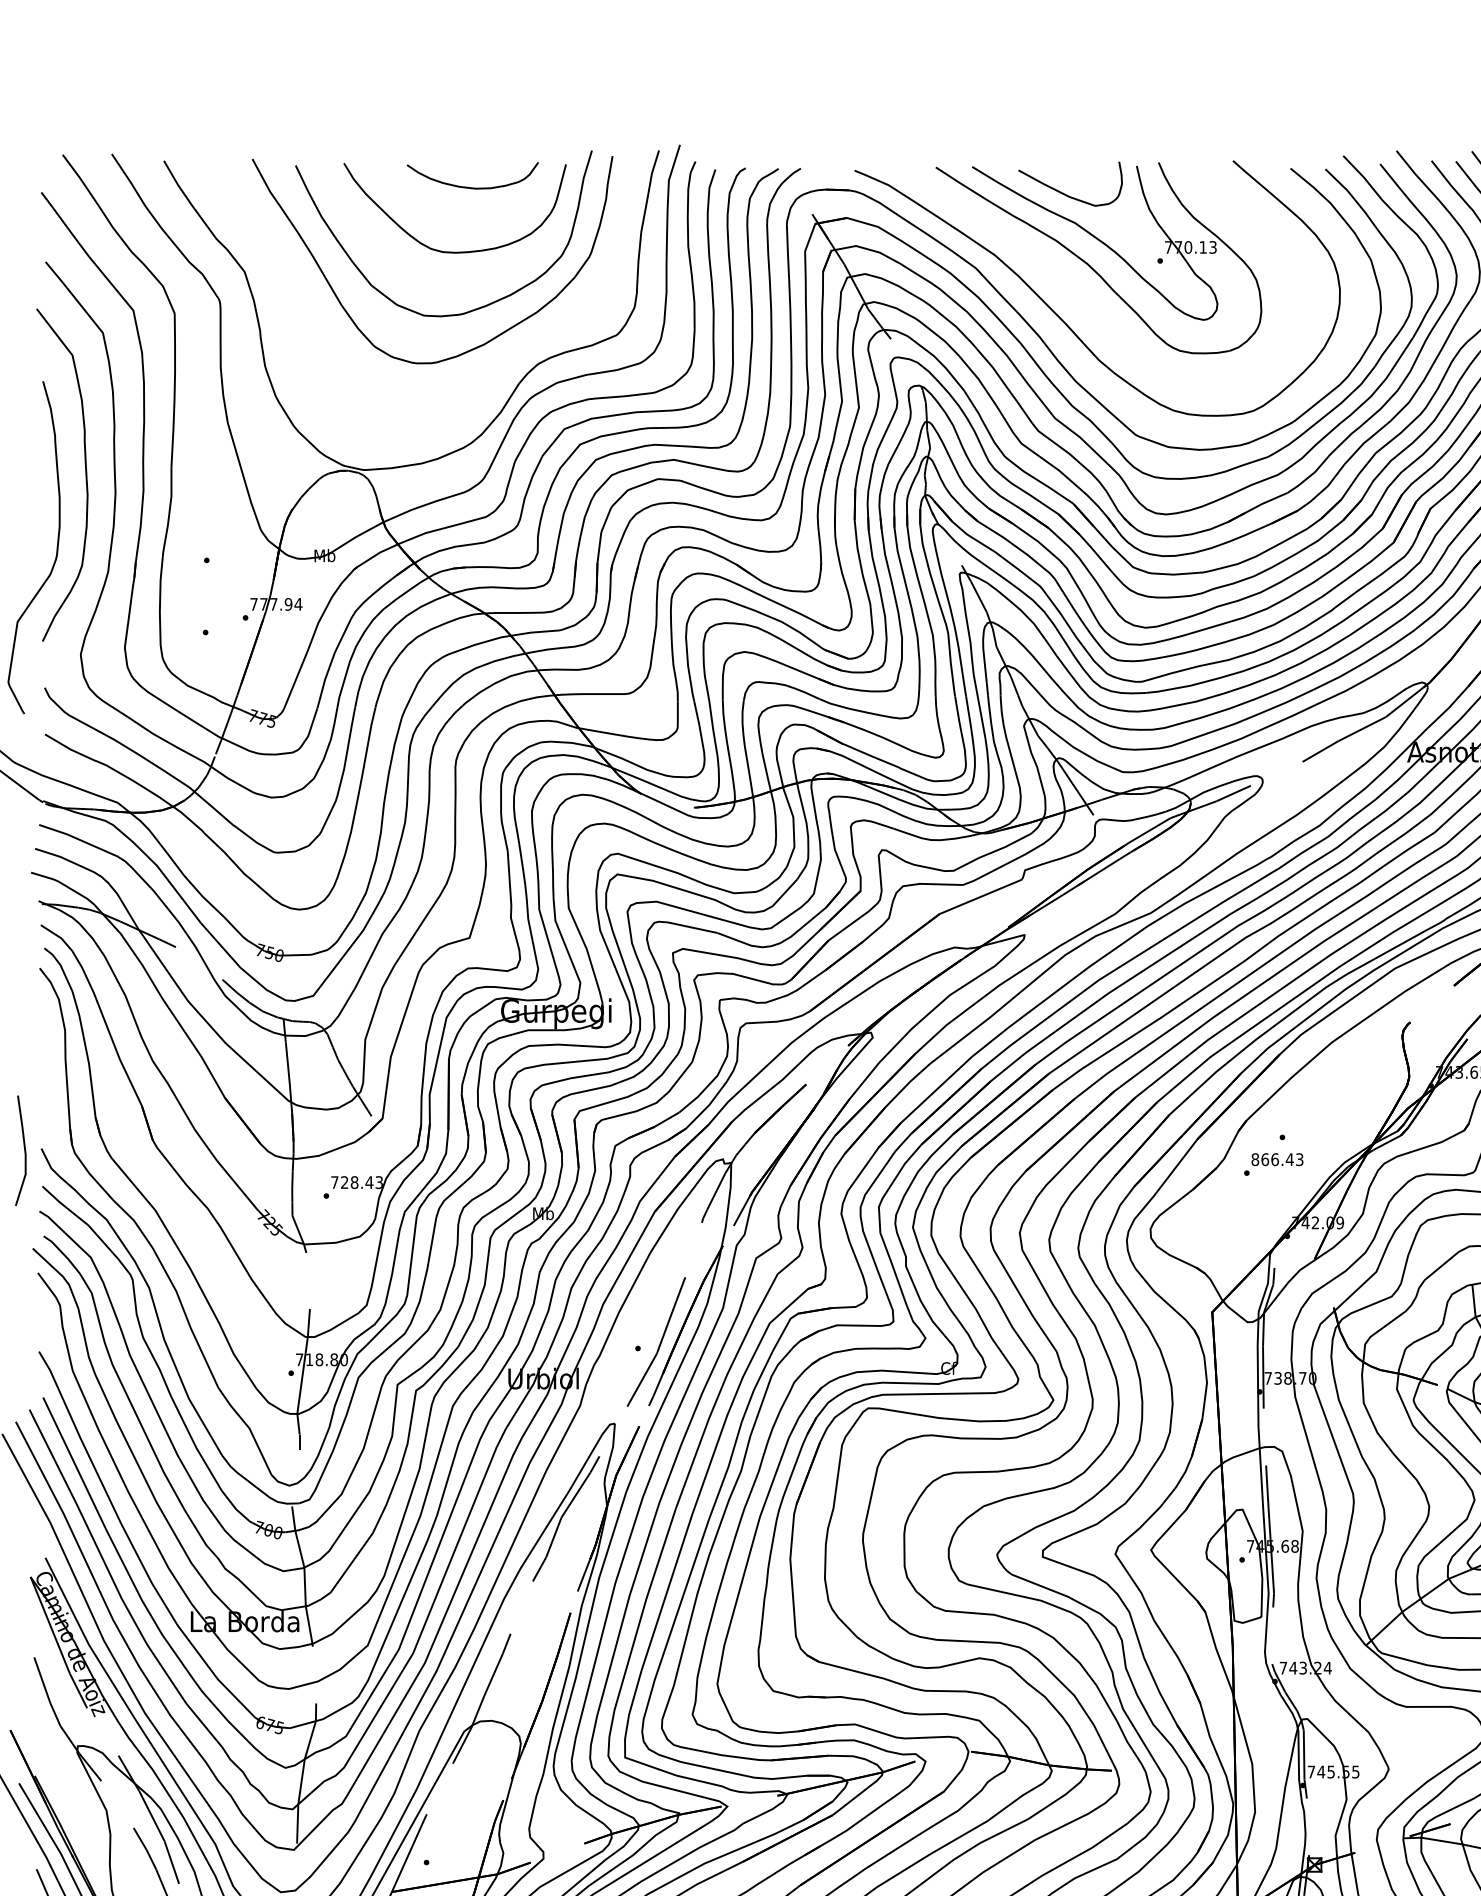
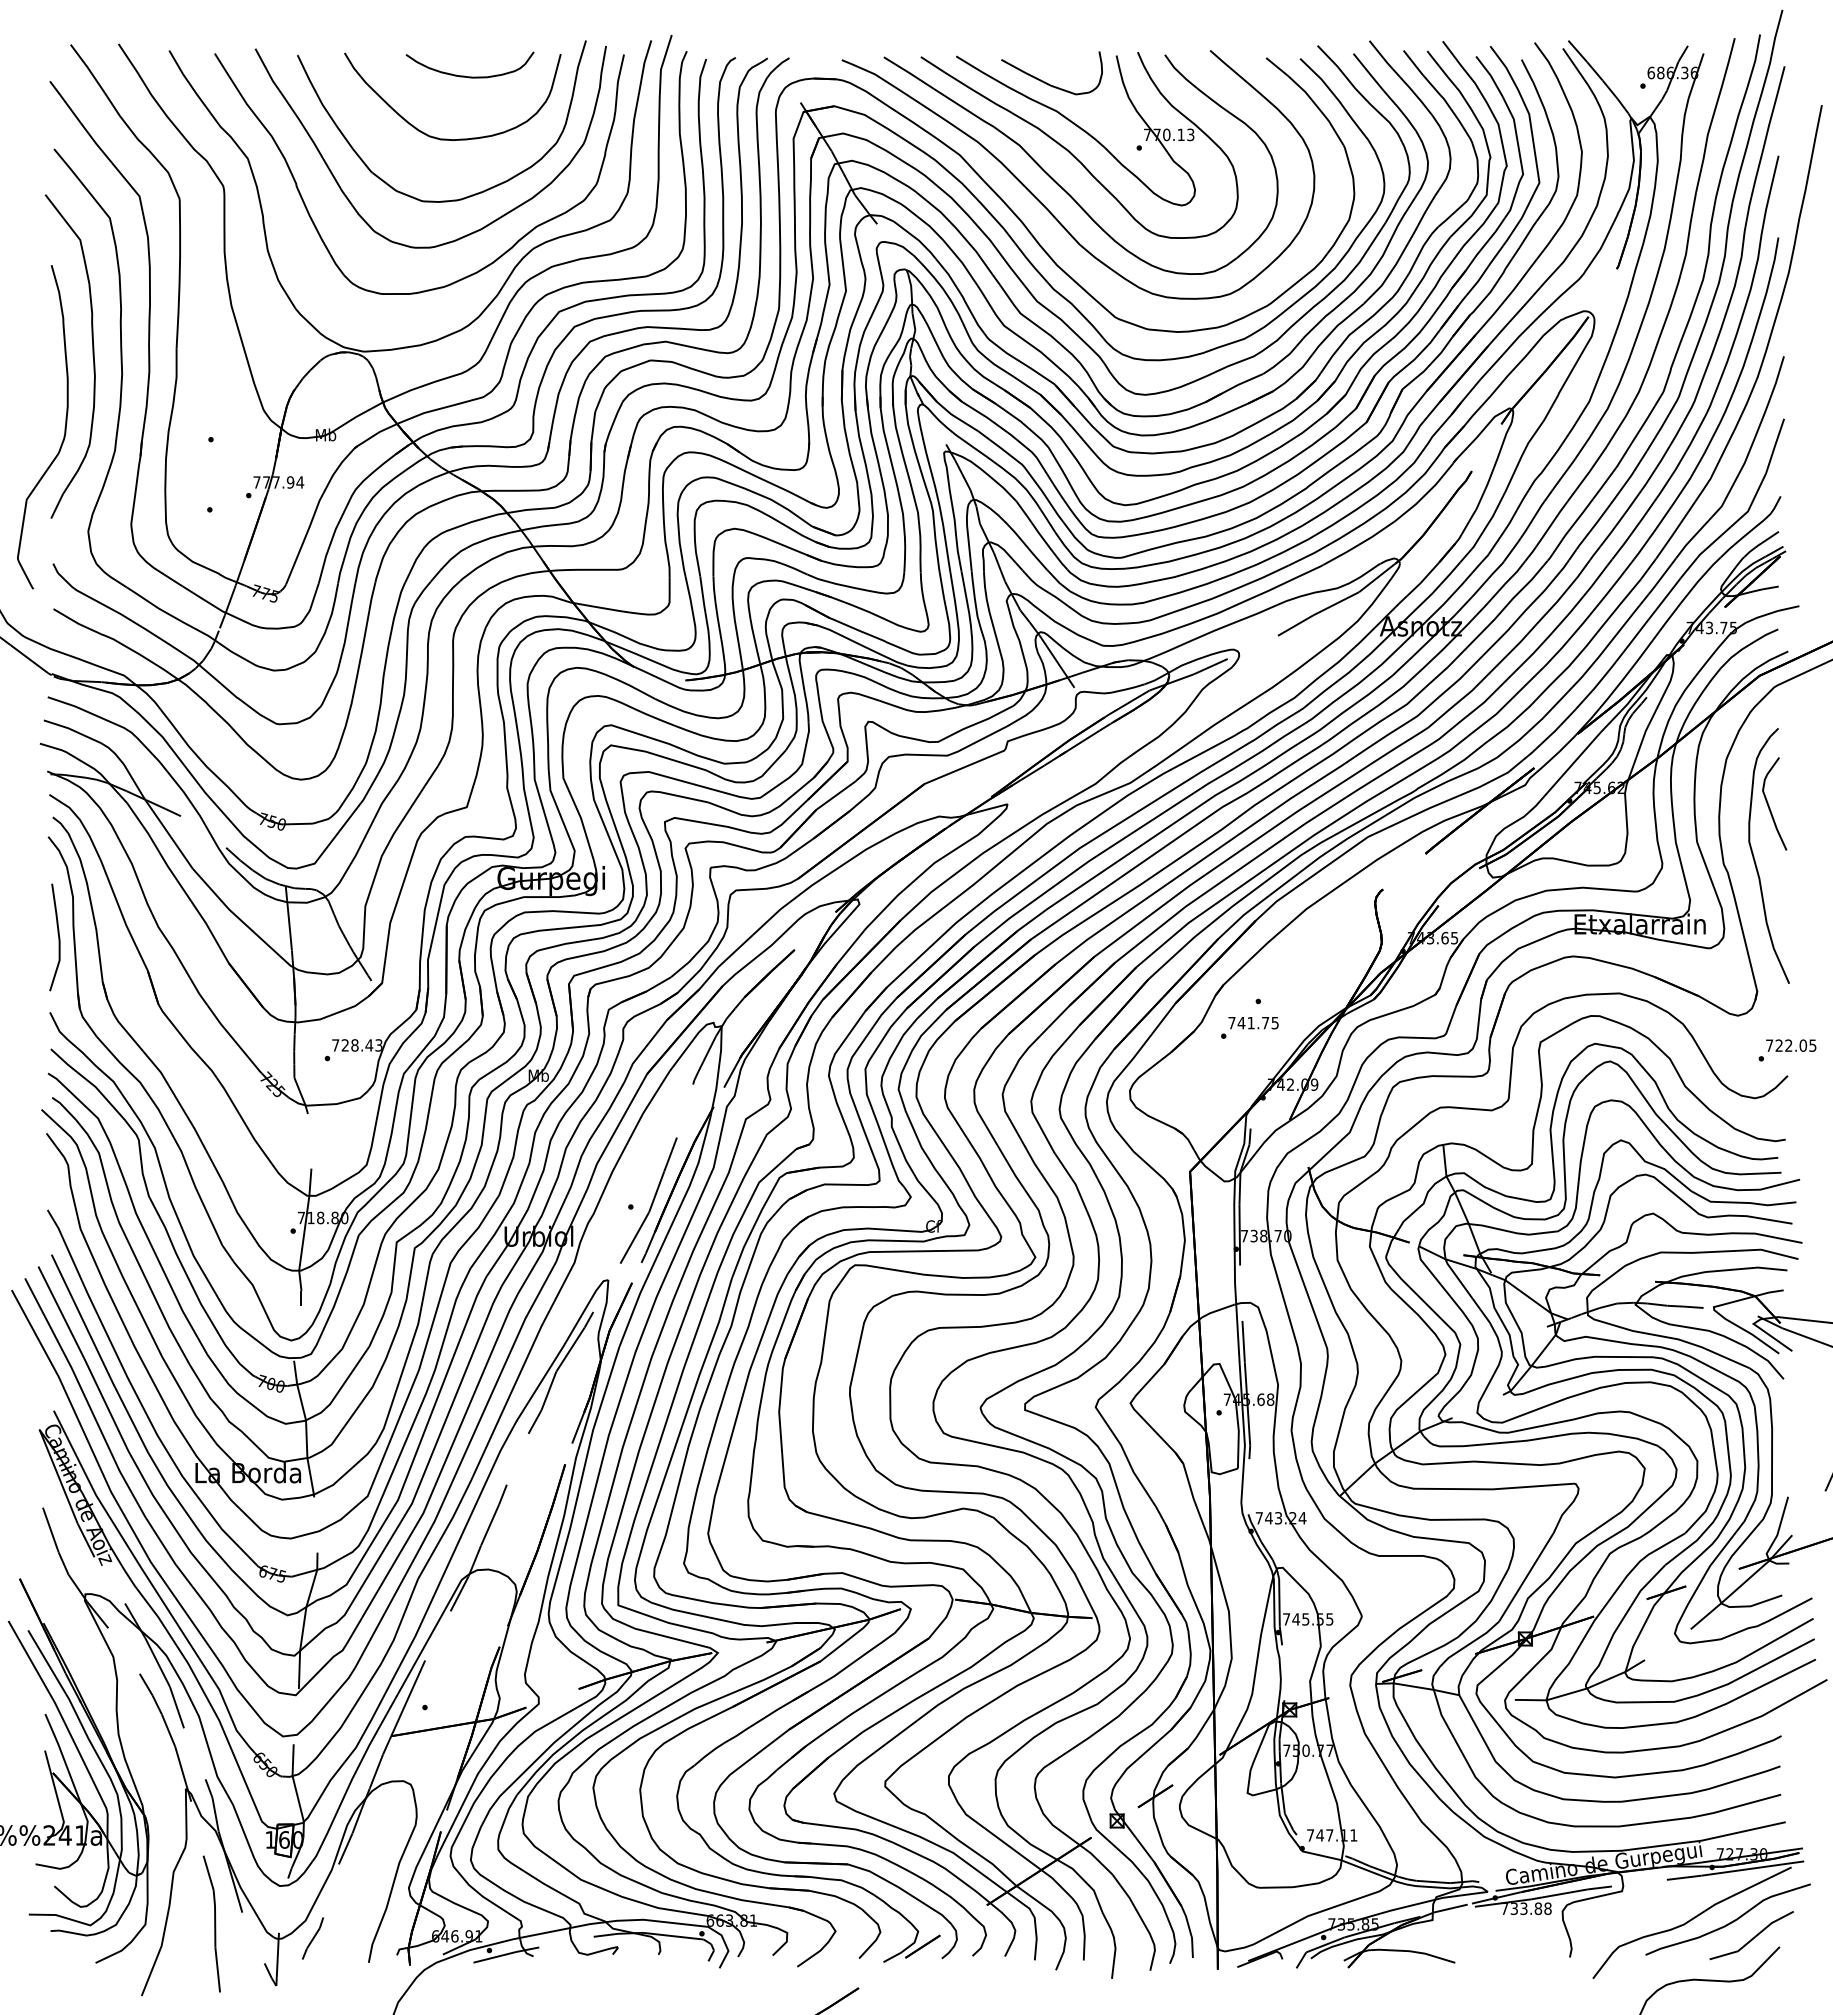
part: (1078, 298) -> (1059, 184), added
curve: (472, 390) -> (469, 274), added
line: (24, 1150) -> (58, 937), moved
text: (1277, 1159) -> (1253, 1022), 866.43 -> 741.75

